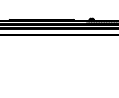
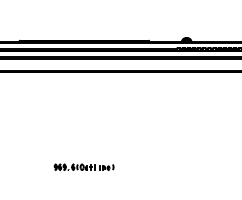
part: (41, 81) -> (84, 166), added

